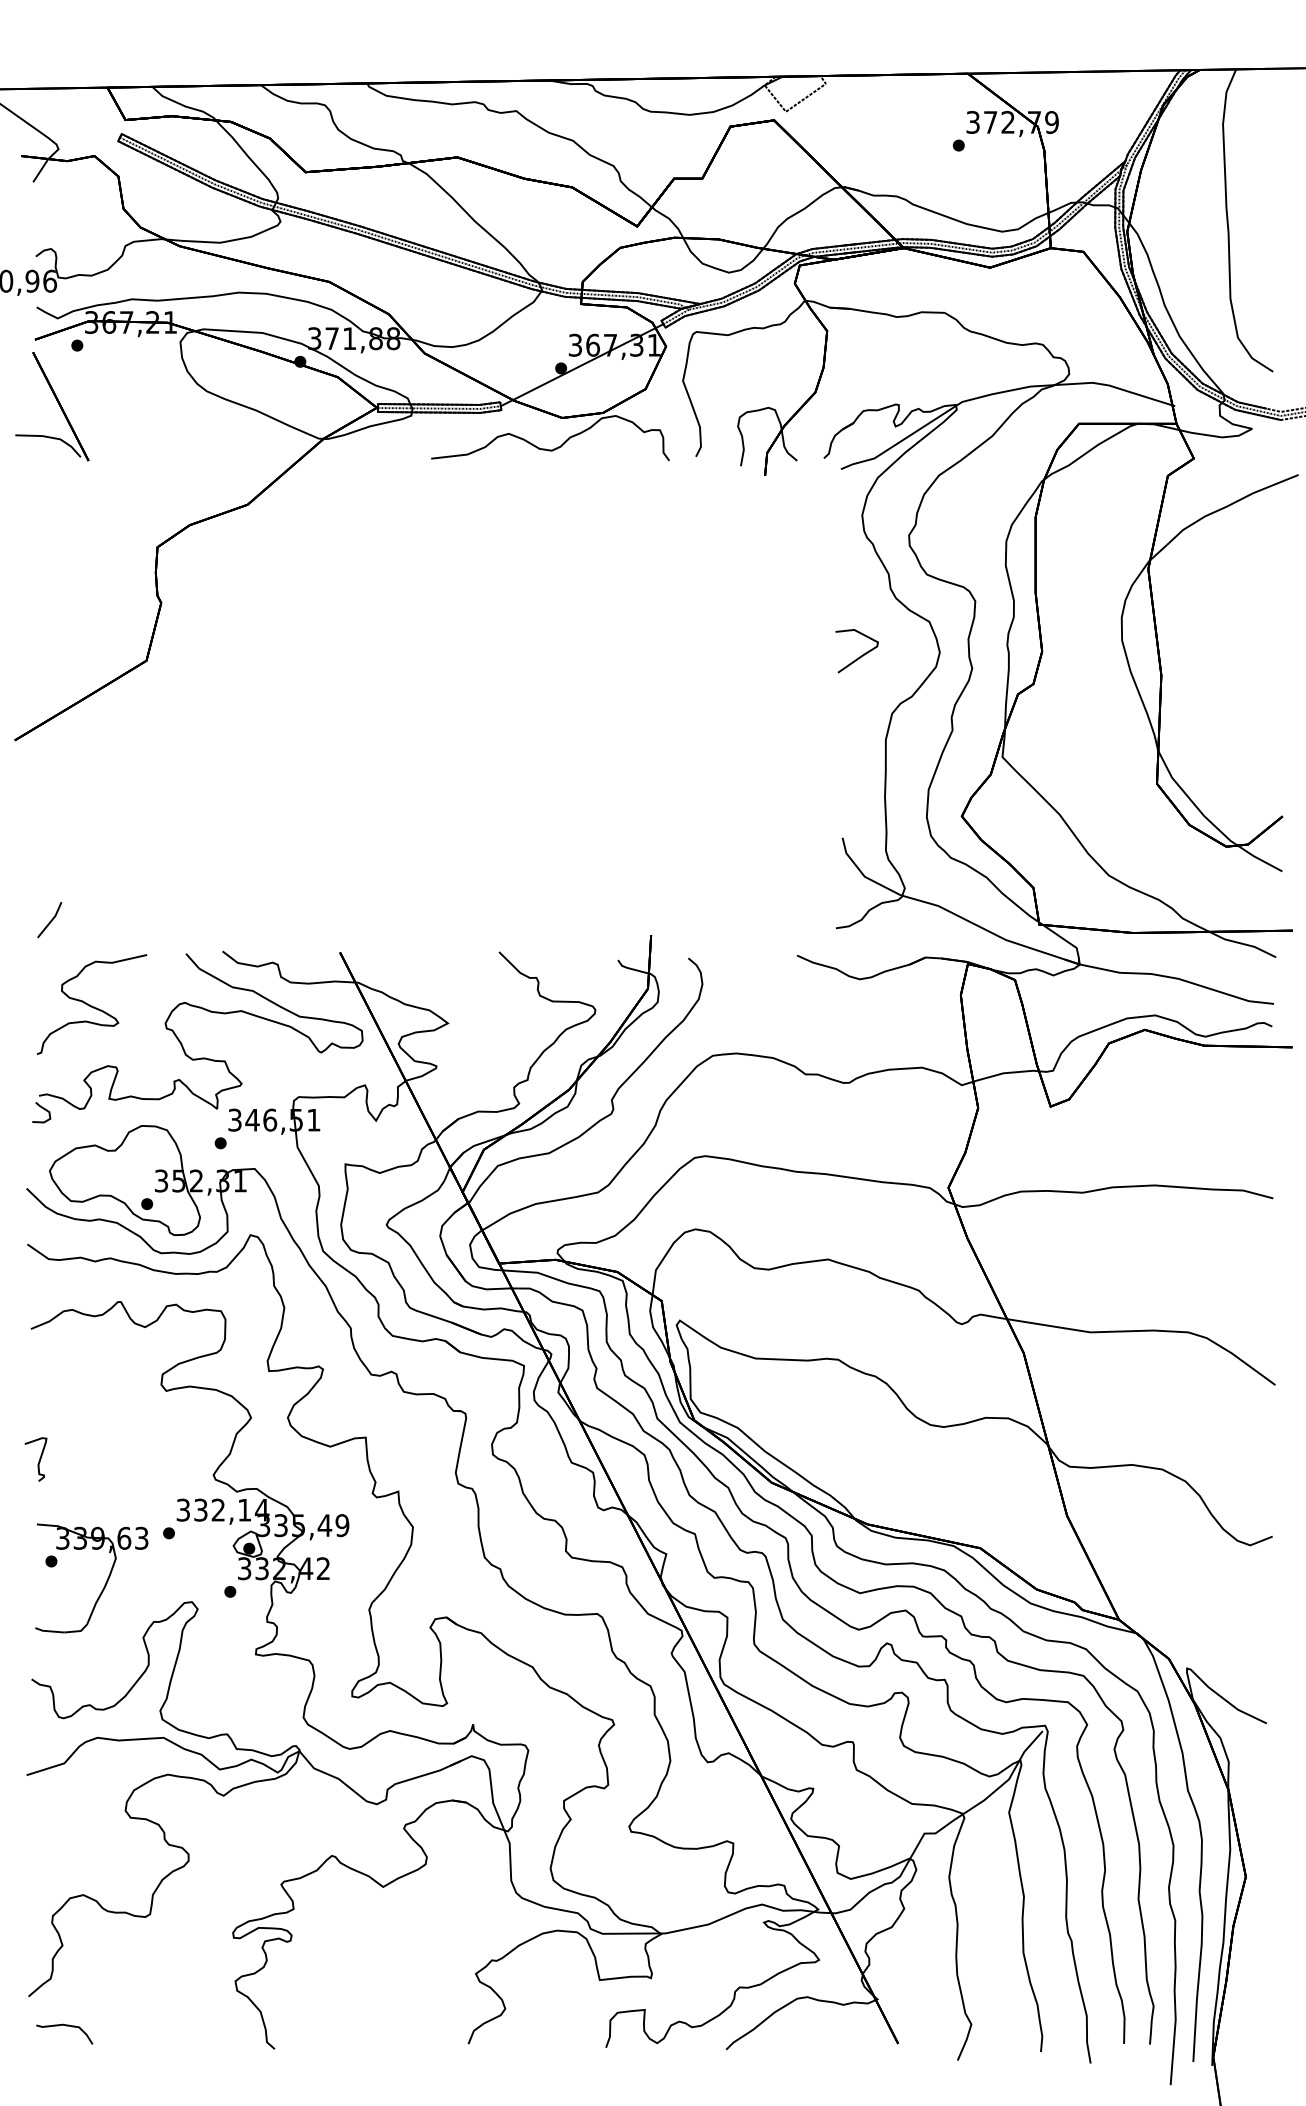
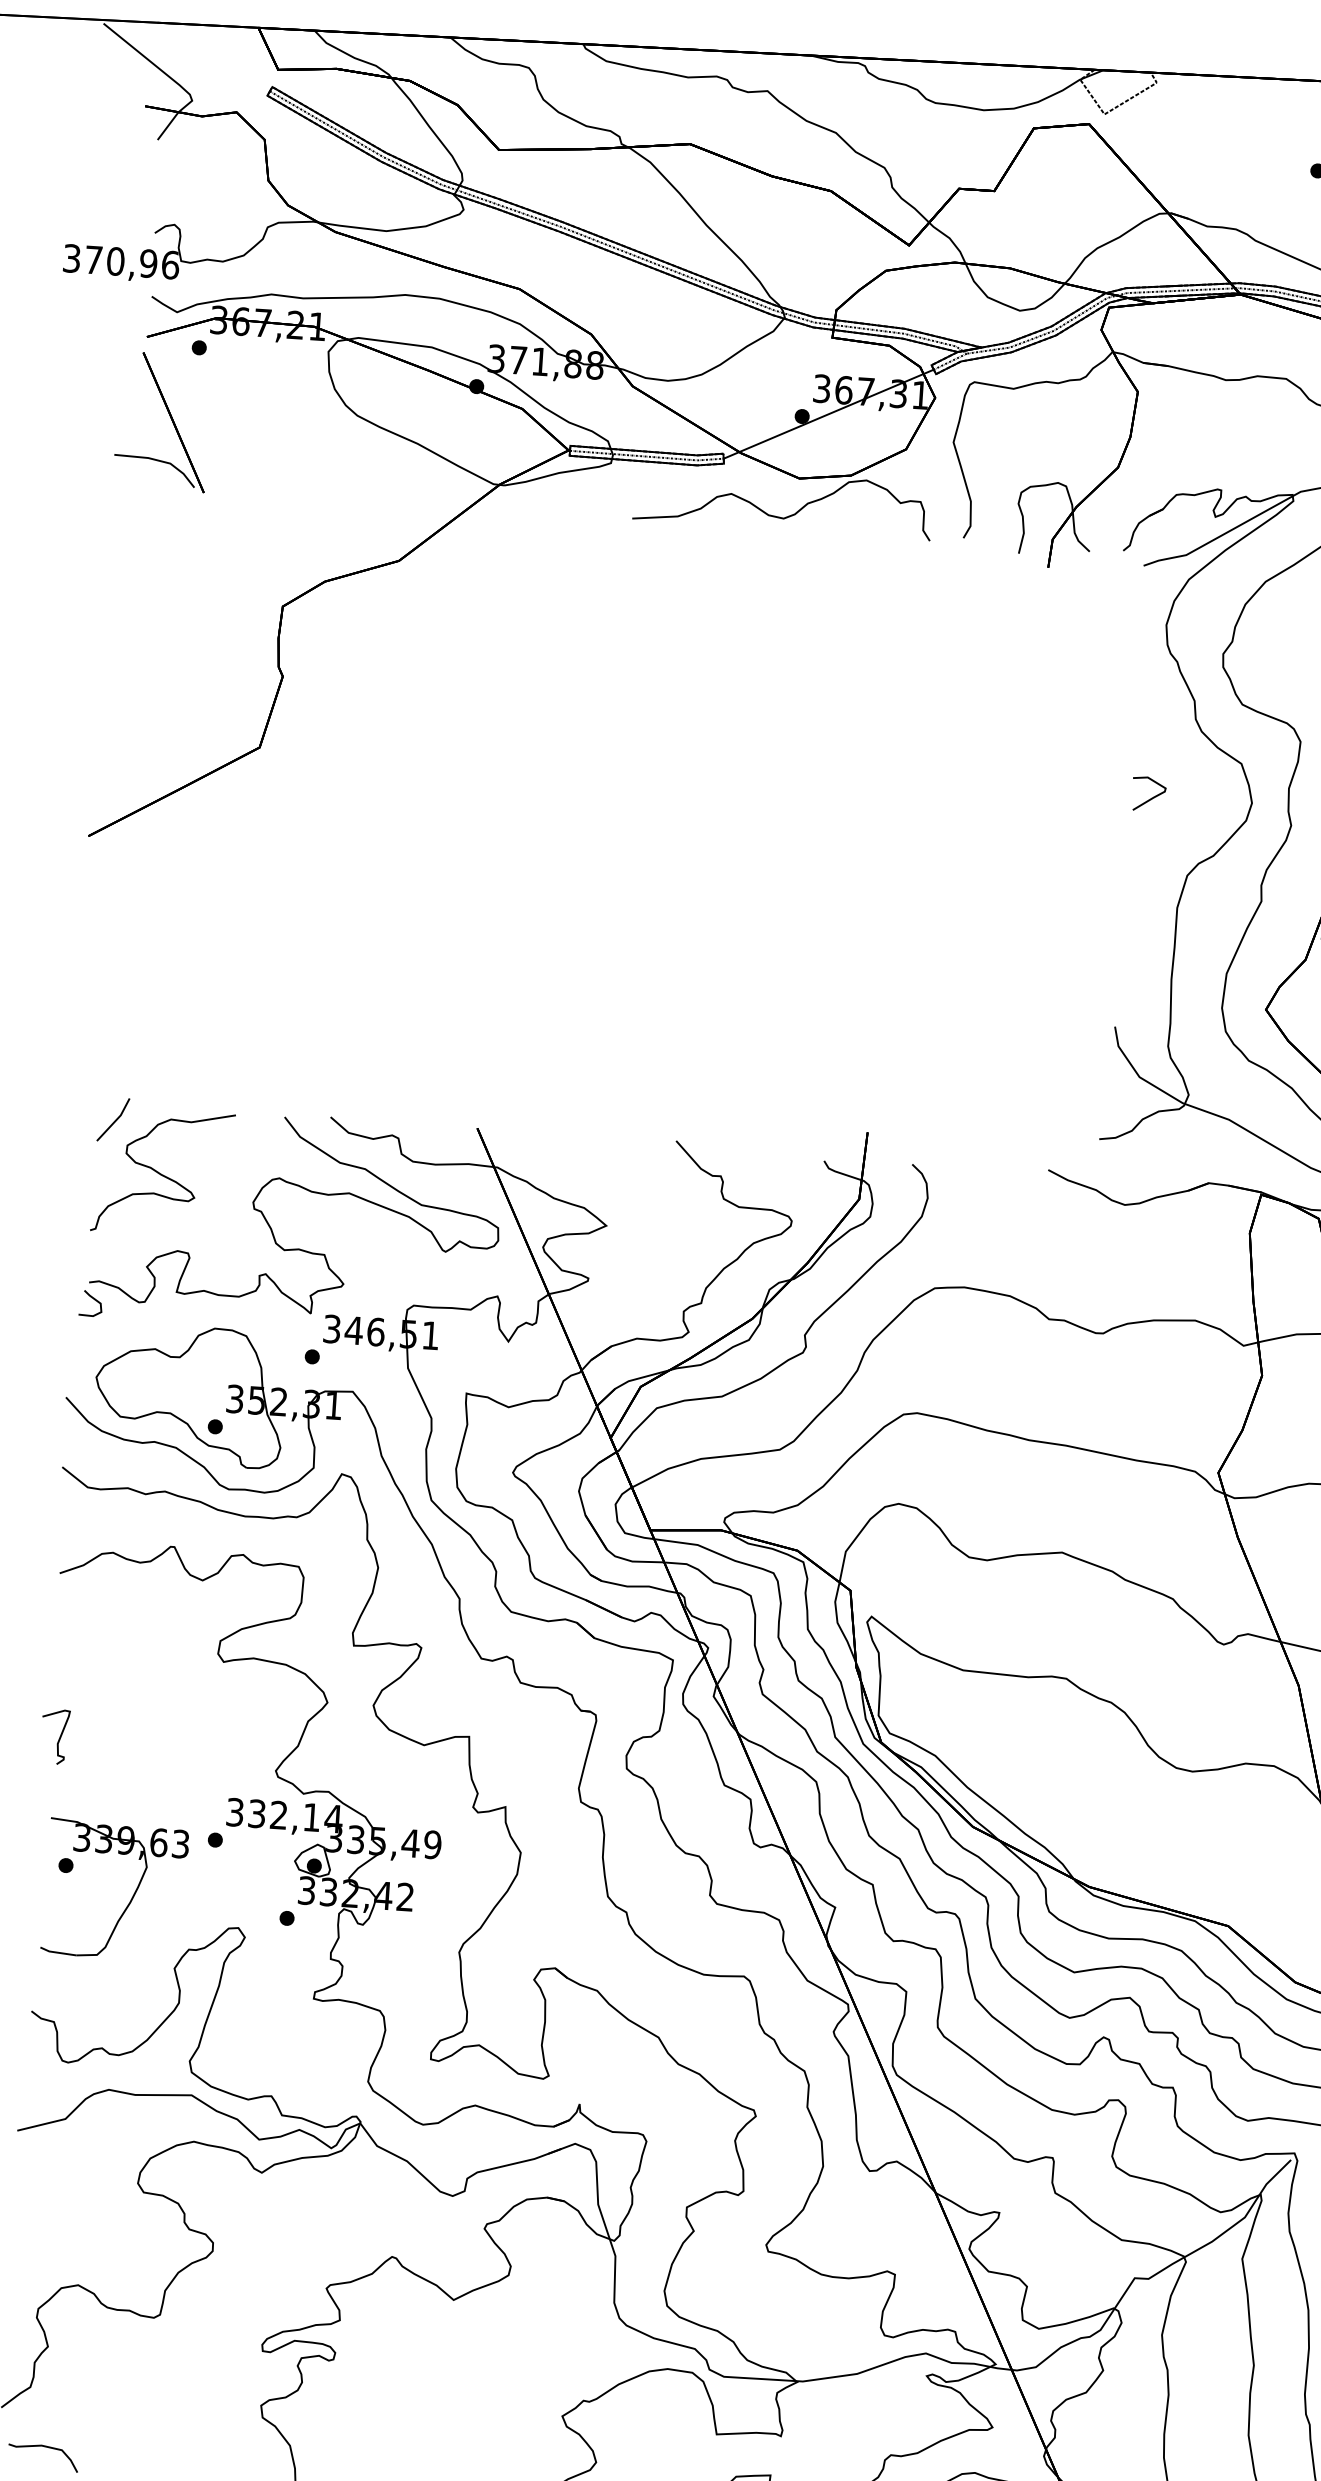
part: (857, 650) -> (1149, 793), size x0.62
line: (50, 920) -> (114, 1120), moved

